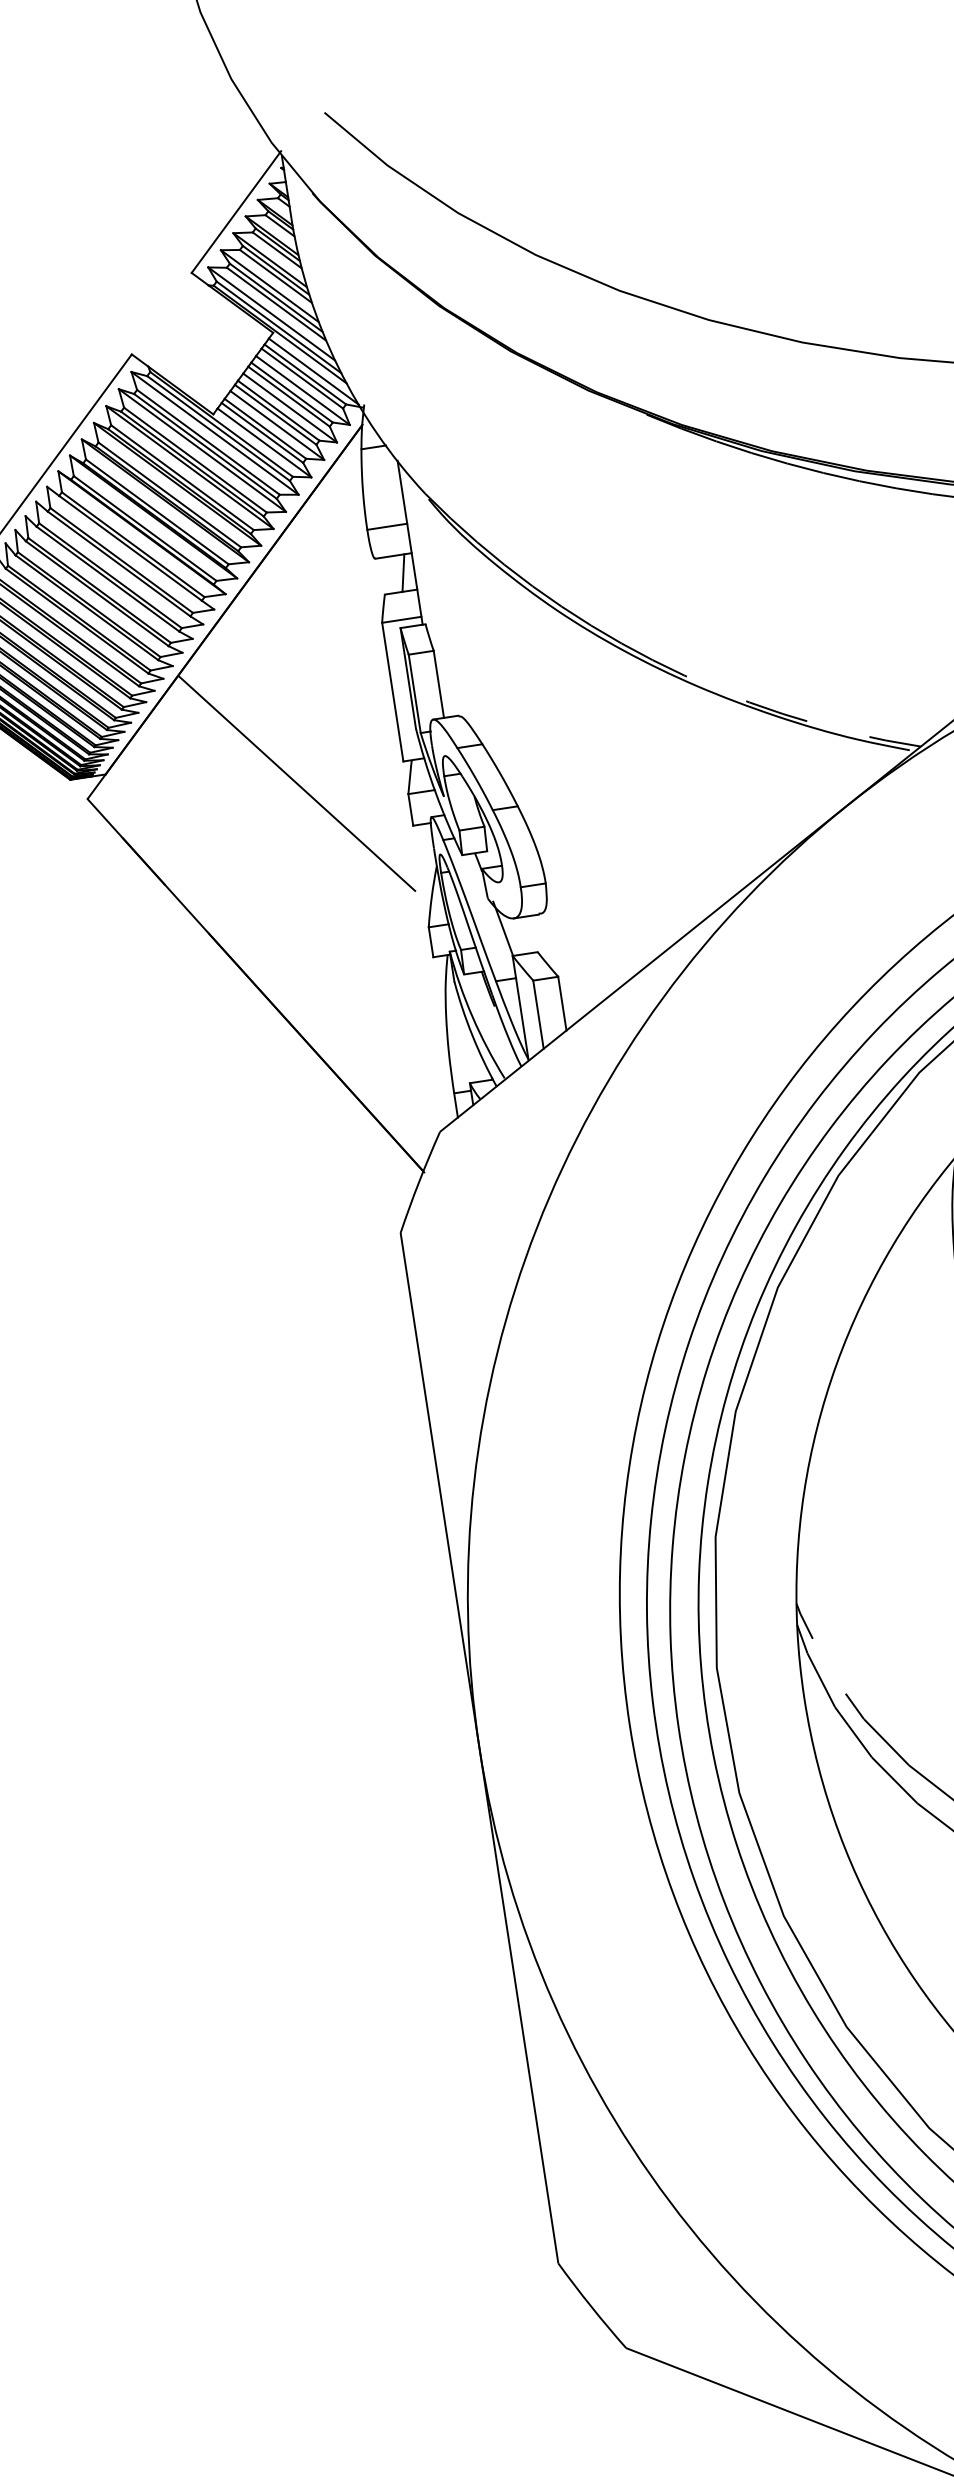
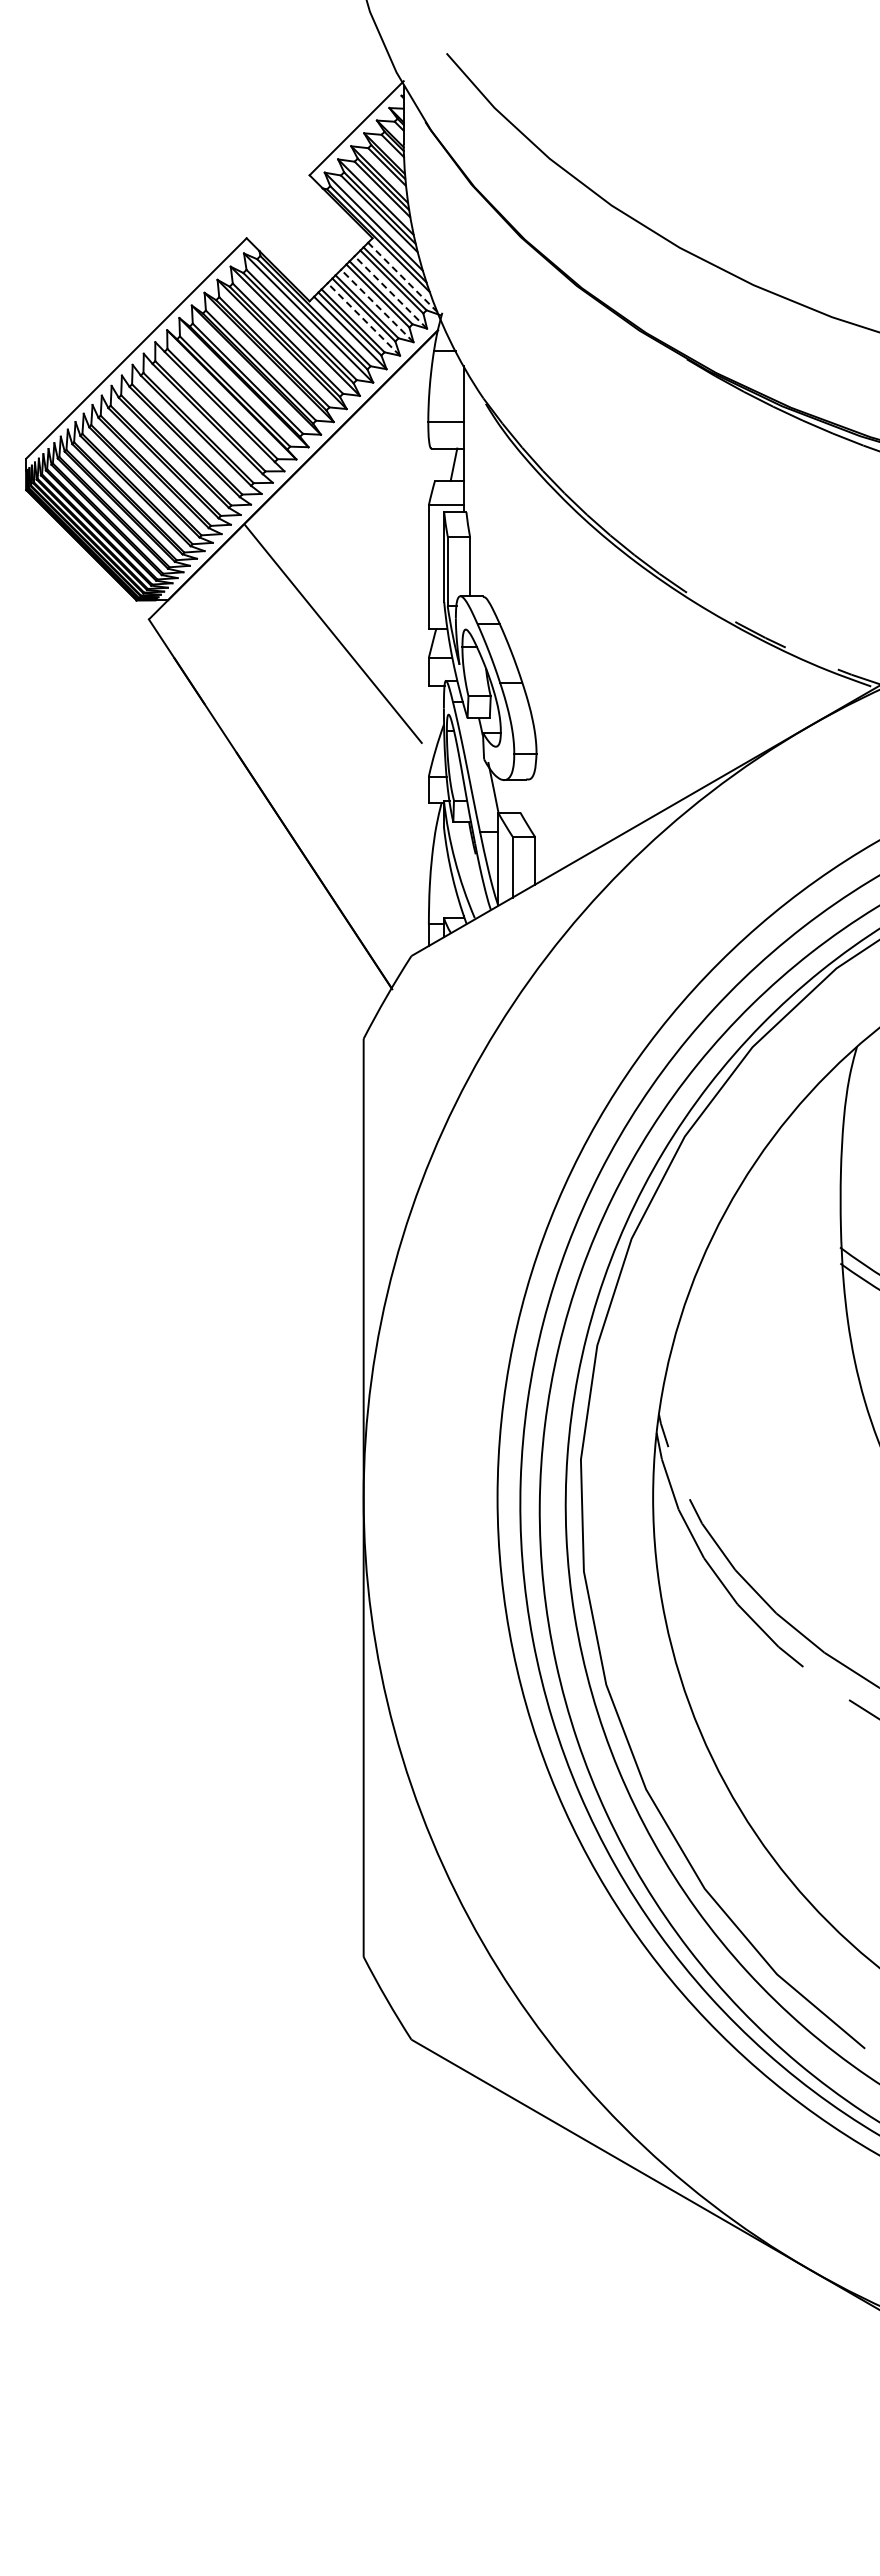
line: (313, 371) -> (402, 277), solid -> dashed
line: (302, 390) -> (390, 292), solid -> dashed
line: (289, 407) -> (376, 305), solid -> dashed
line: (276, 425) -> (363, 319), solid -> dashed

